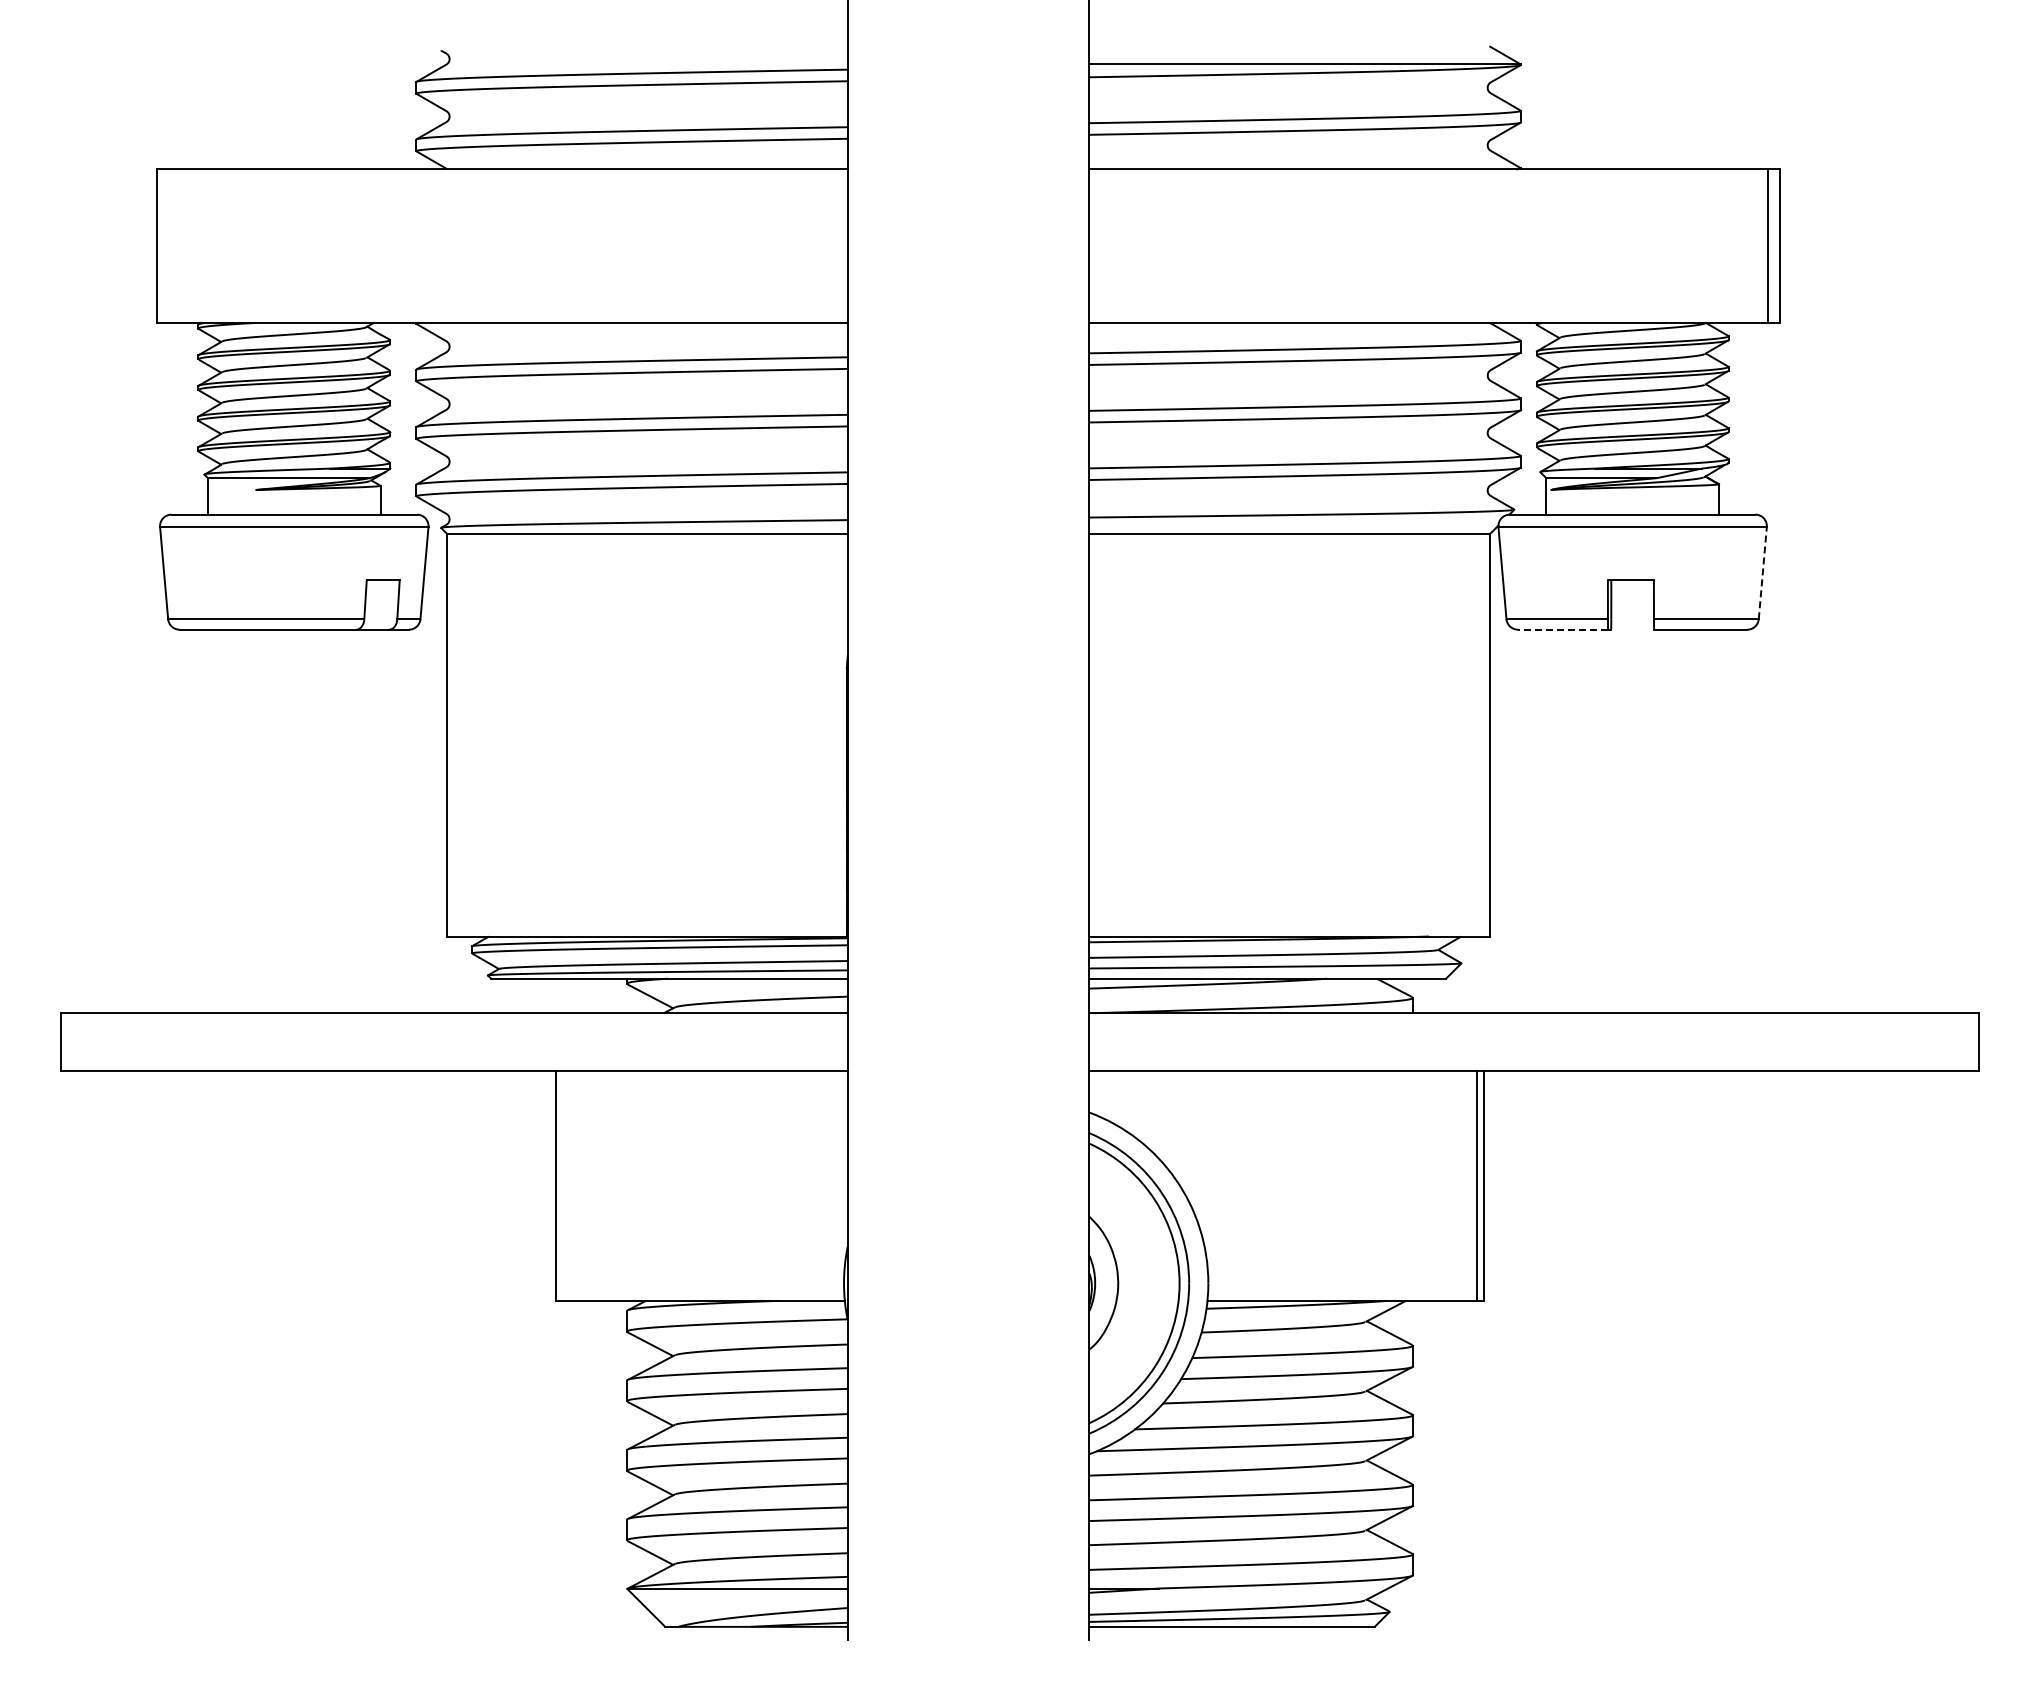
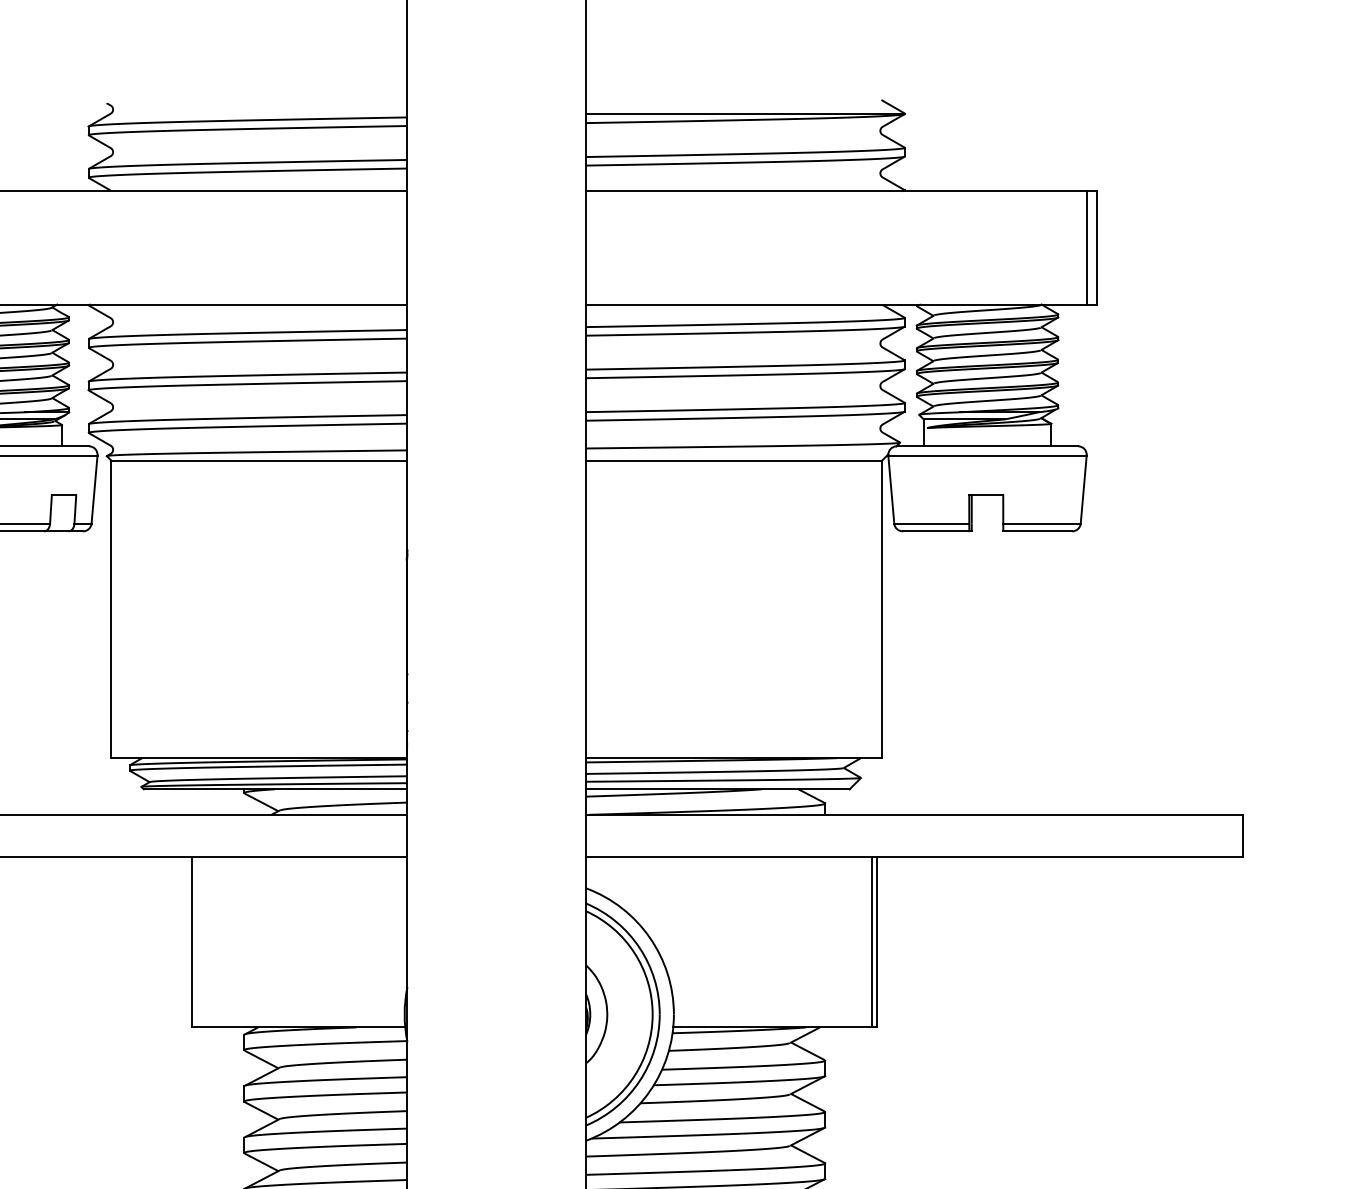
line: (1762, 572) -> (1083, 489), dashed -> solid
line: (1562, 629) -> (935, 531), dashed -> solid

